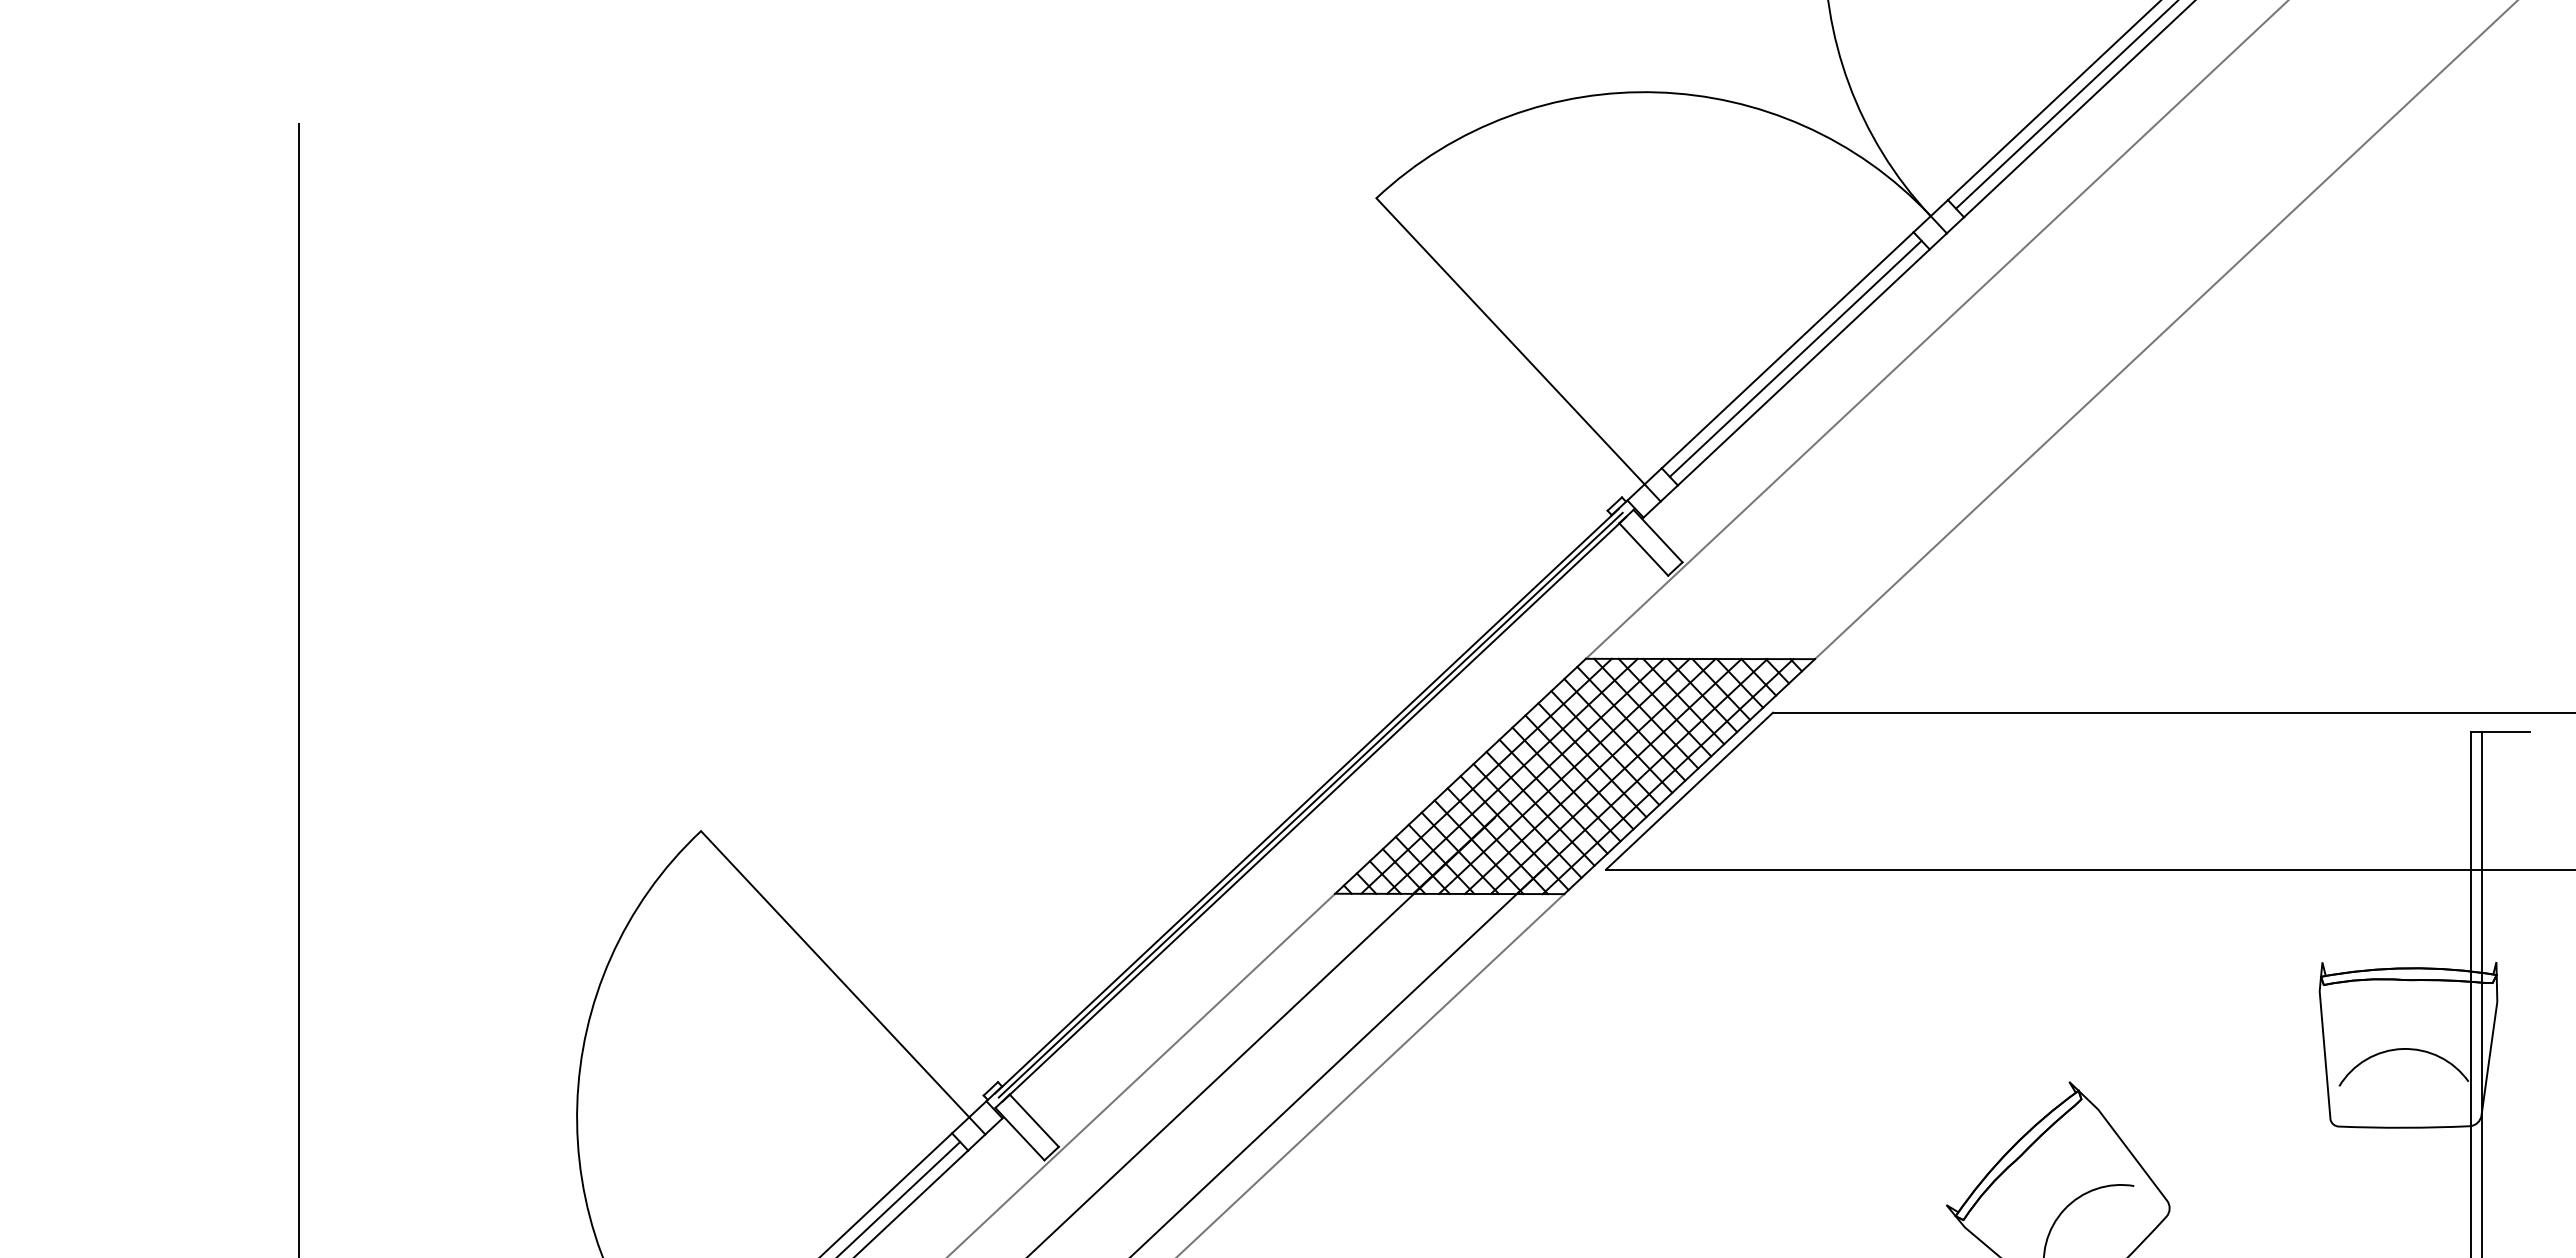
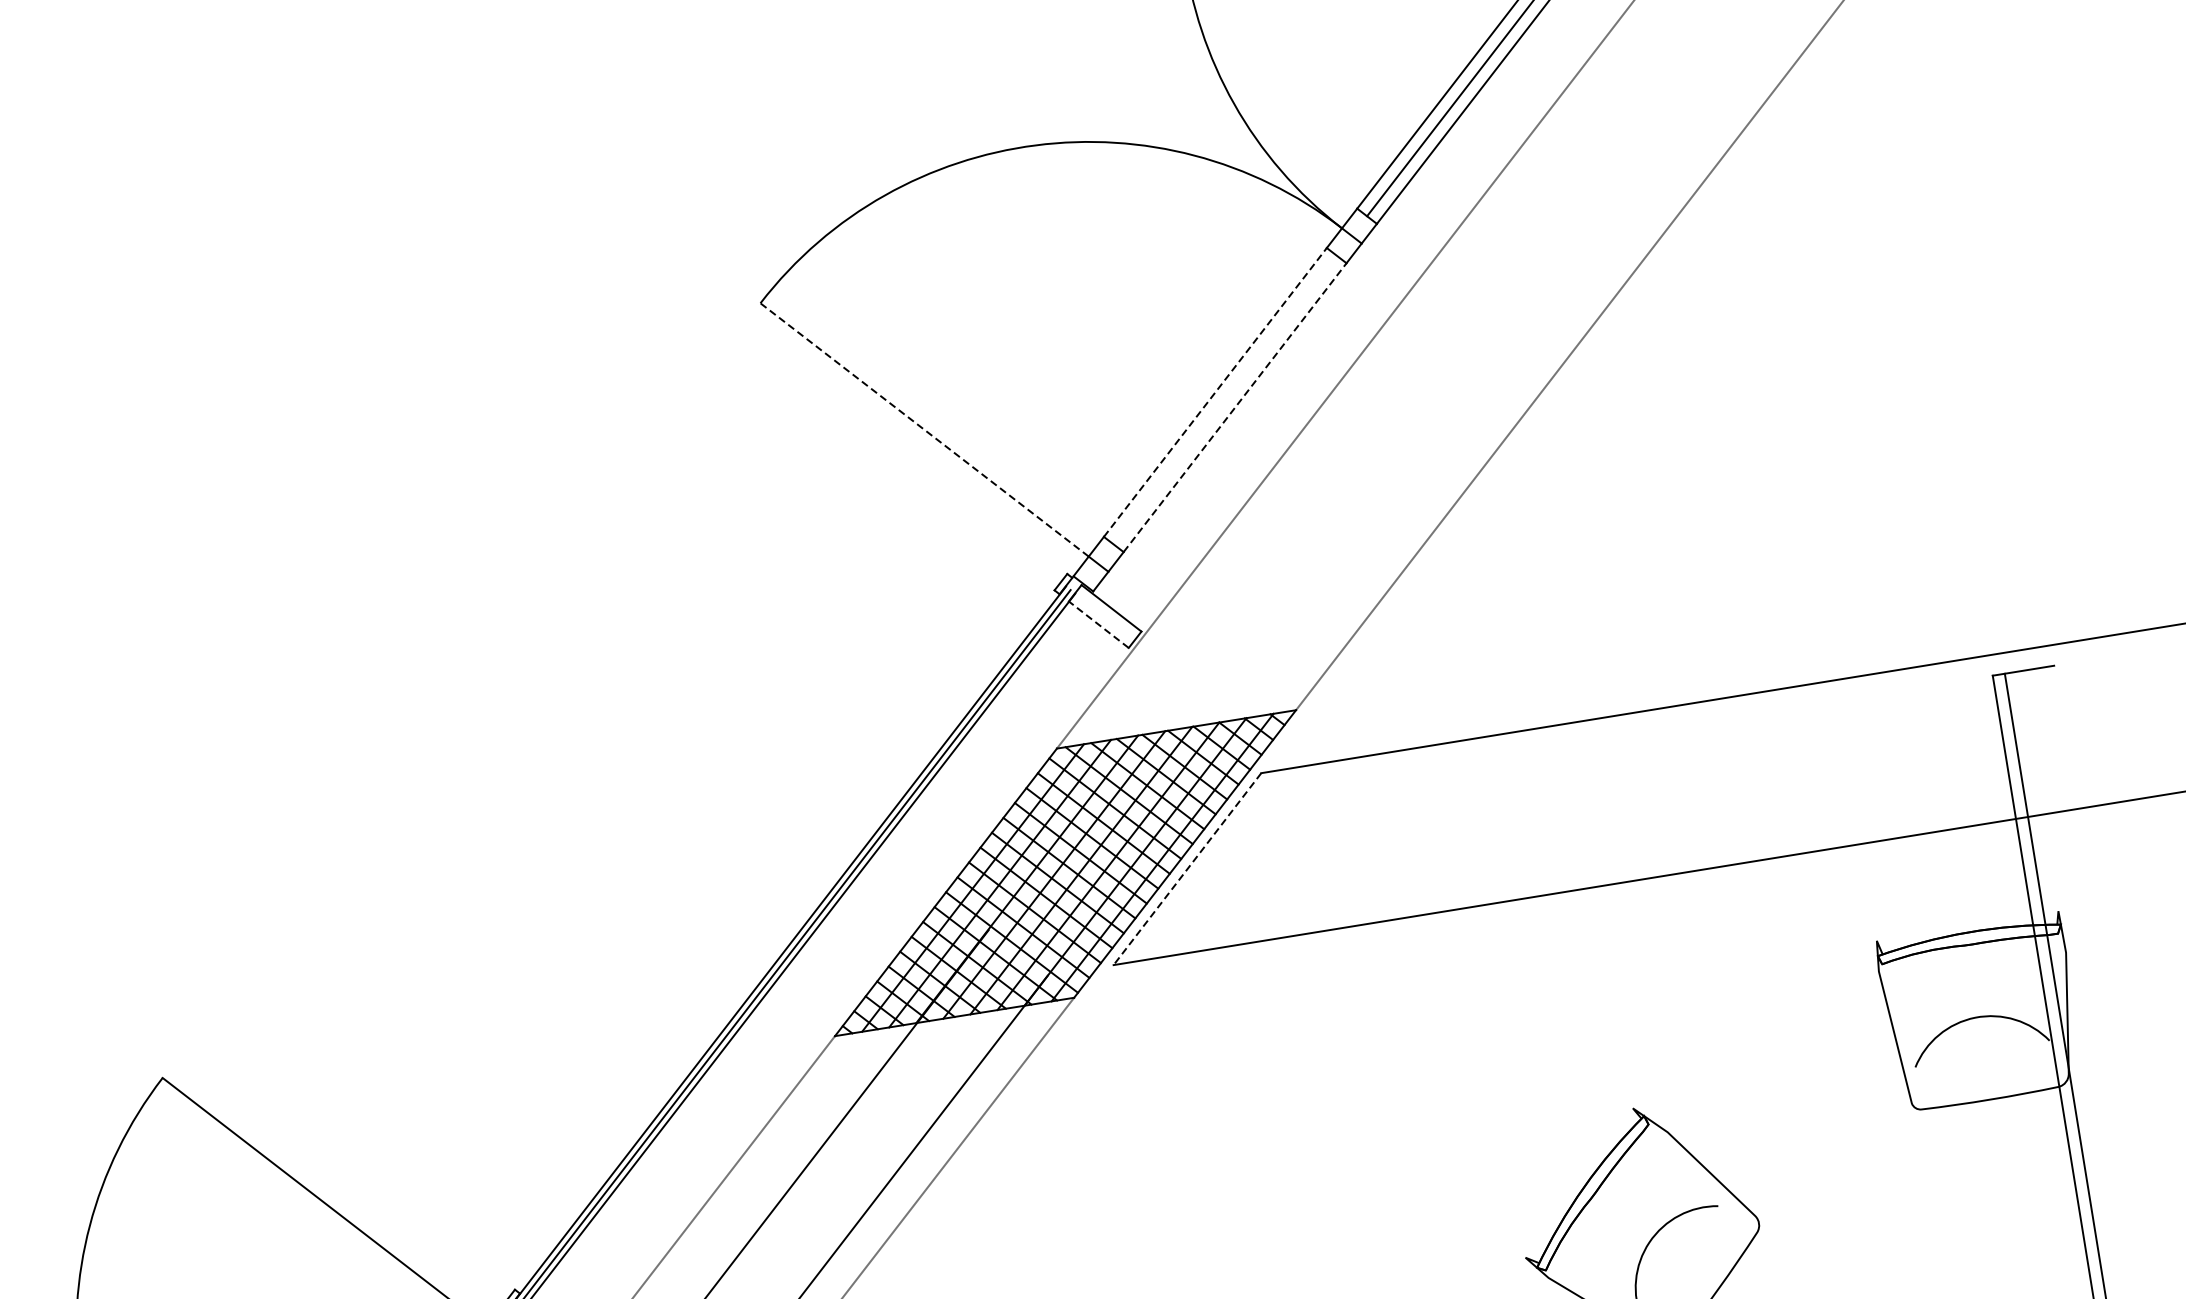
line: (1510, 340) -> (924, 429), solid -> dashed
line: (1787, 350) -> (1215, 392), solid -> dashed
line: (1795, 358) -> (1224, 399), removed
line: (1803, 367) -> (1234, 407), solid -> dashed
line: (1643, 549) -> (1098, 624), solid -> dashed
line: (1689, 791) -> (1187, 869), solid -> dashed

